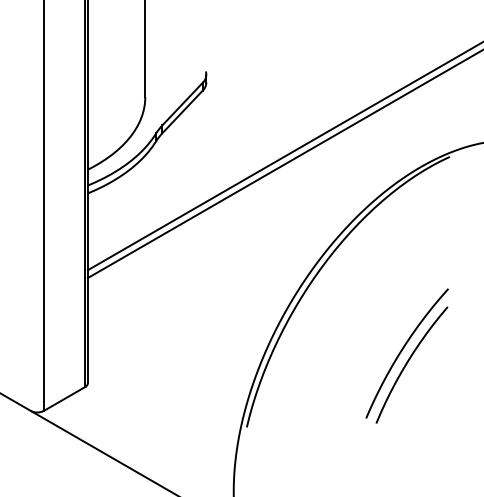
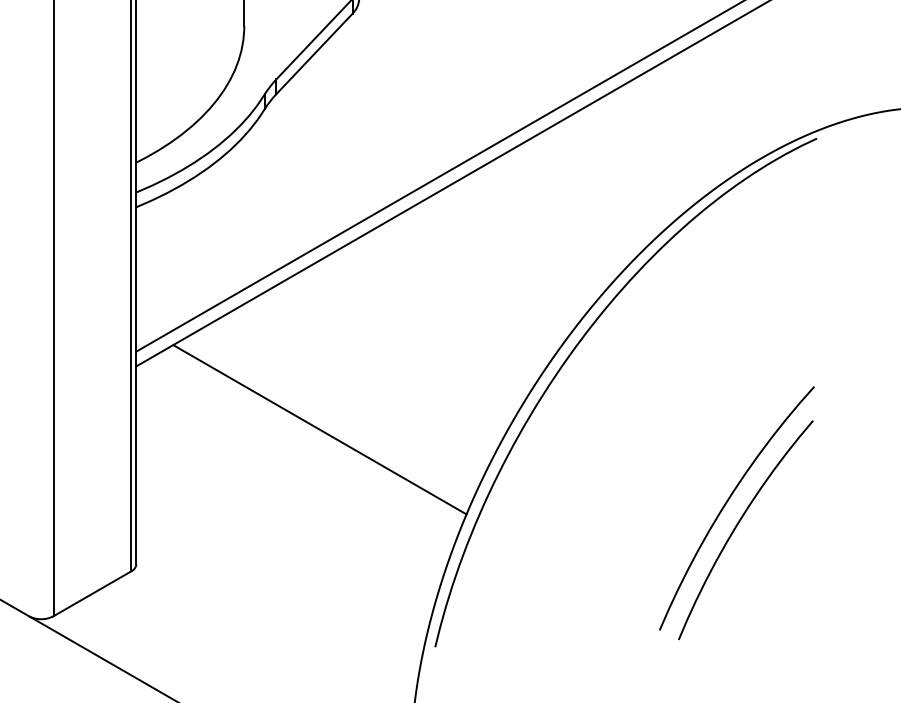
line: (185, 311) -> (319, 429), added

